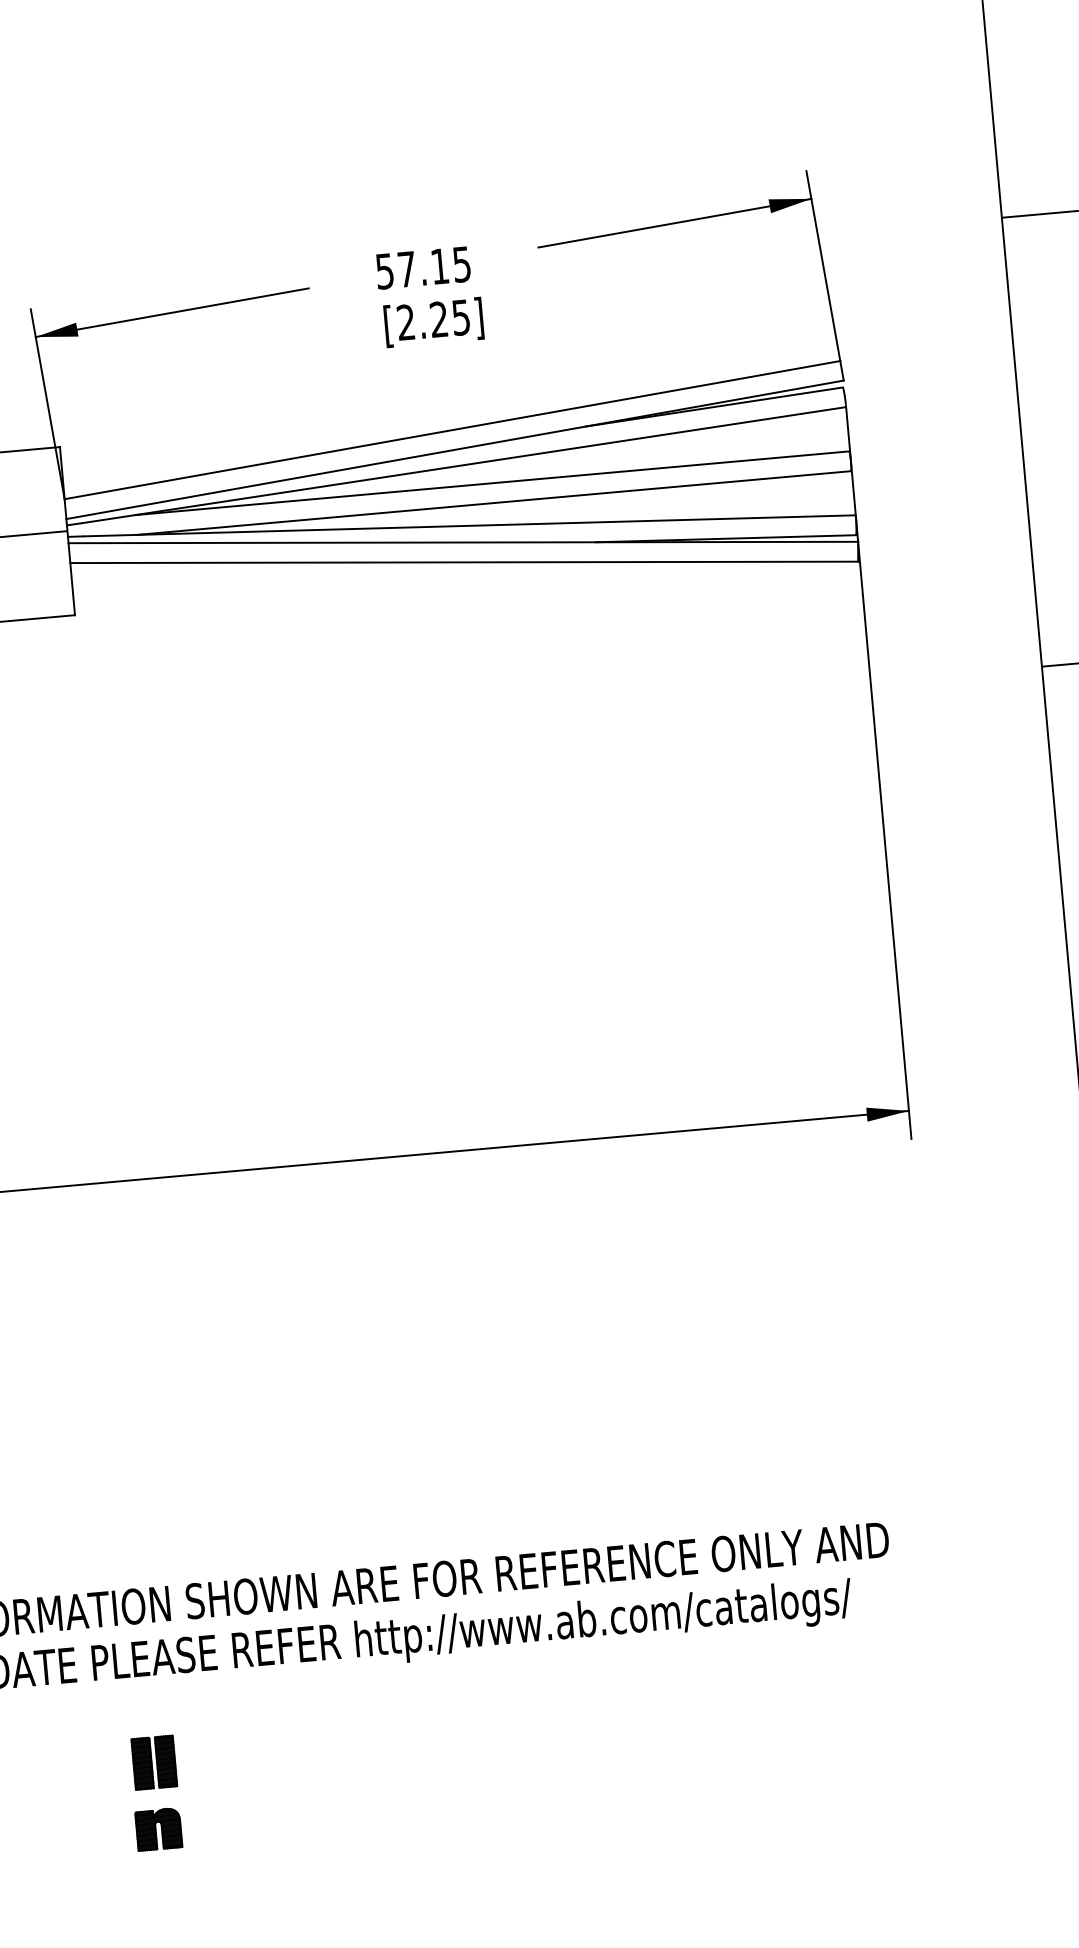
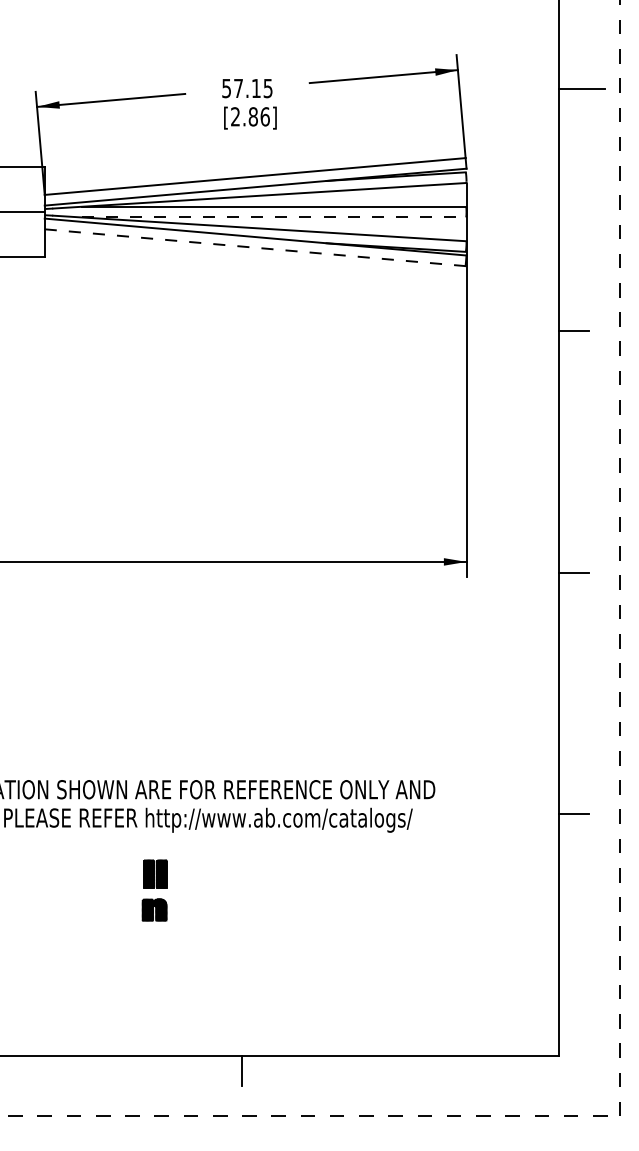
text: (448, 318) -> (258, 116), [2.25] -> [2.86]
line: (495, 503) -> (274, 217), solid -> dashed
line: (464, 561) -> (255, 247), solid -> dashed
part: (155, 1793) -> (154, 890), moved

